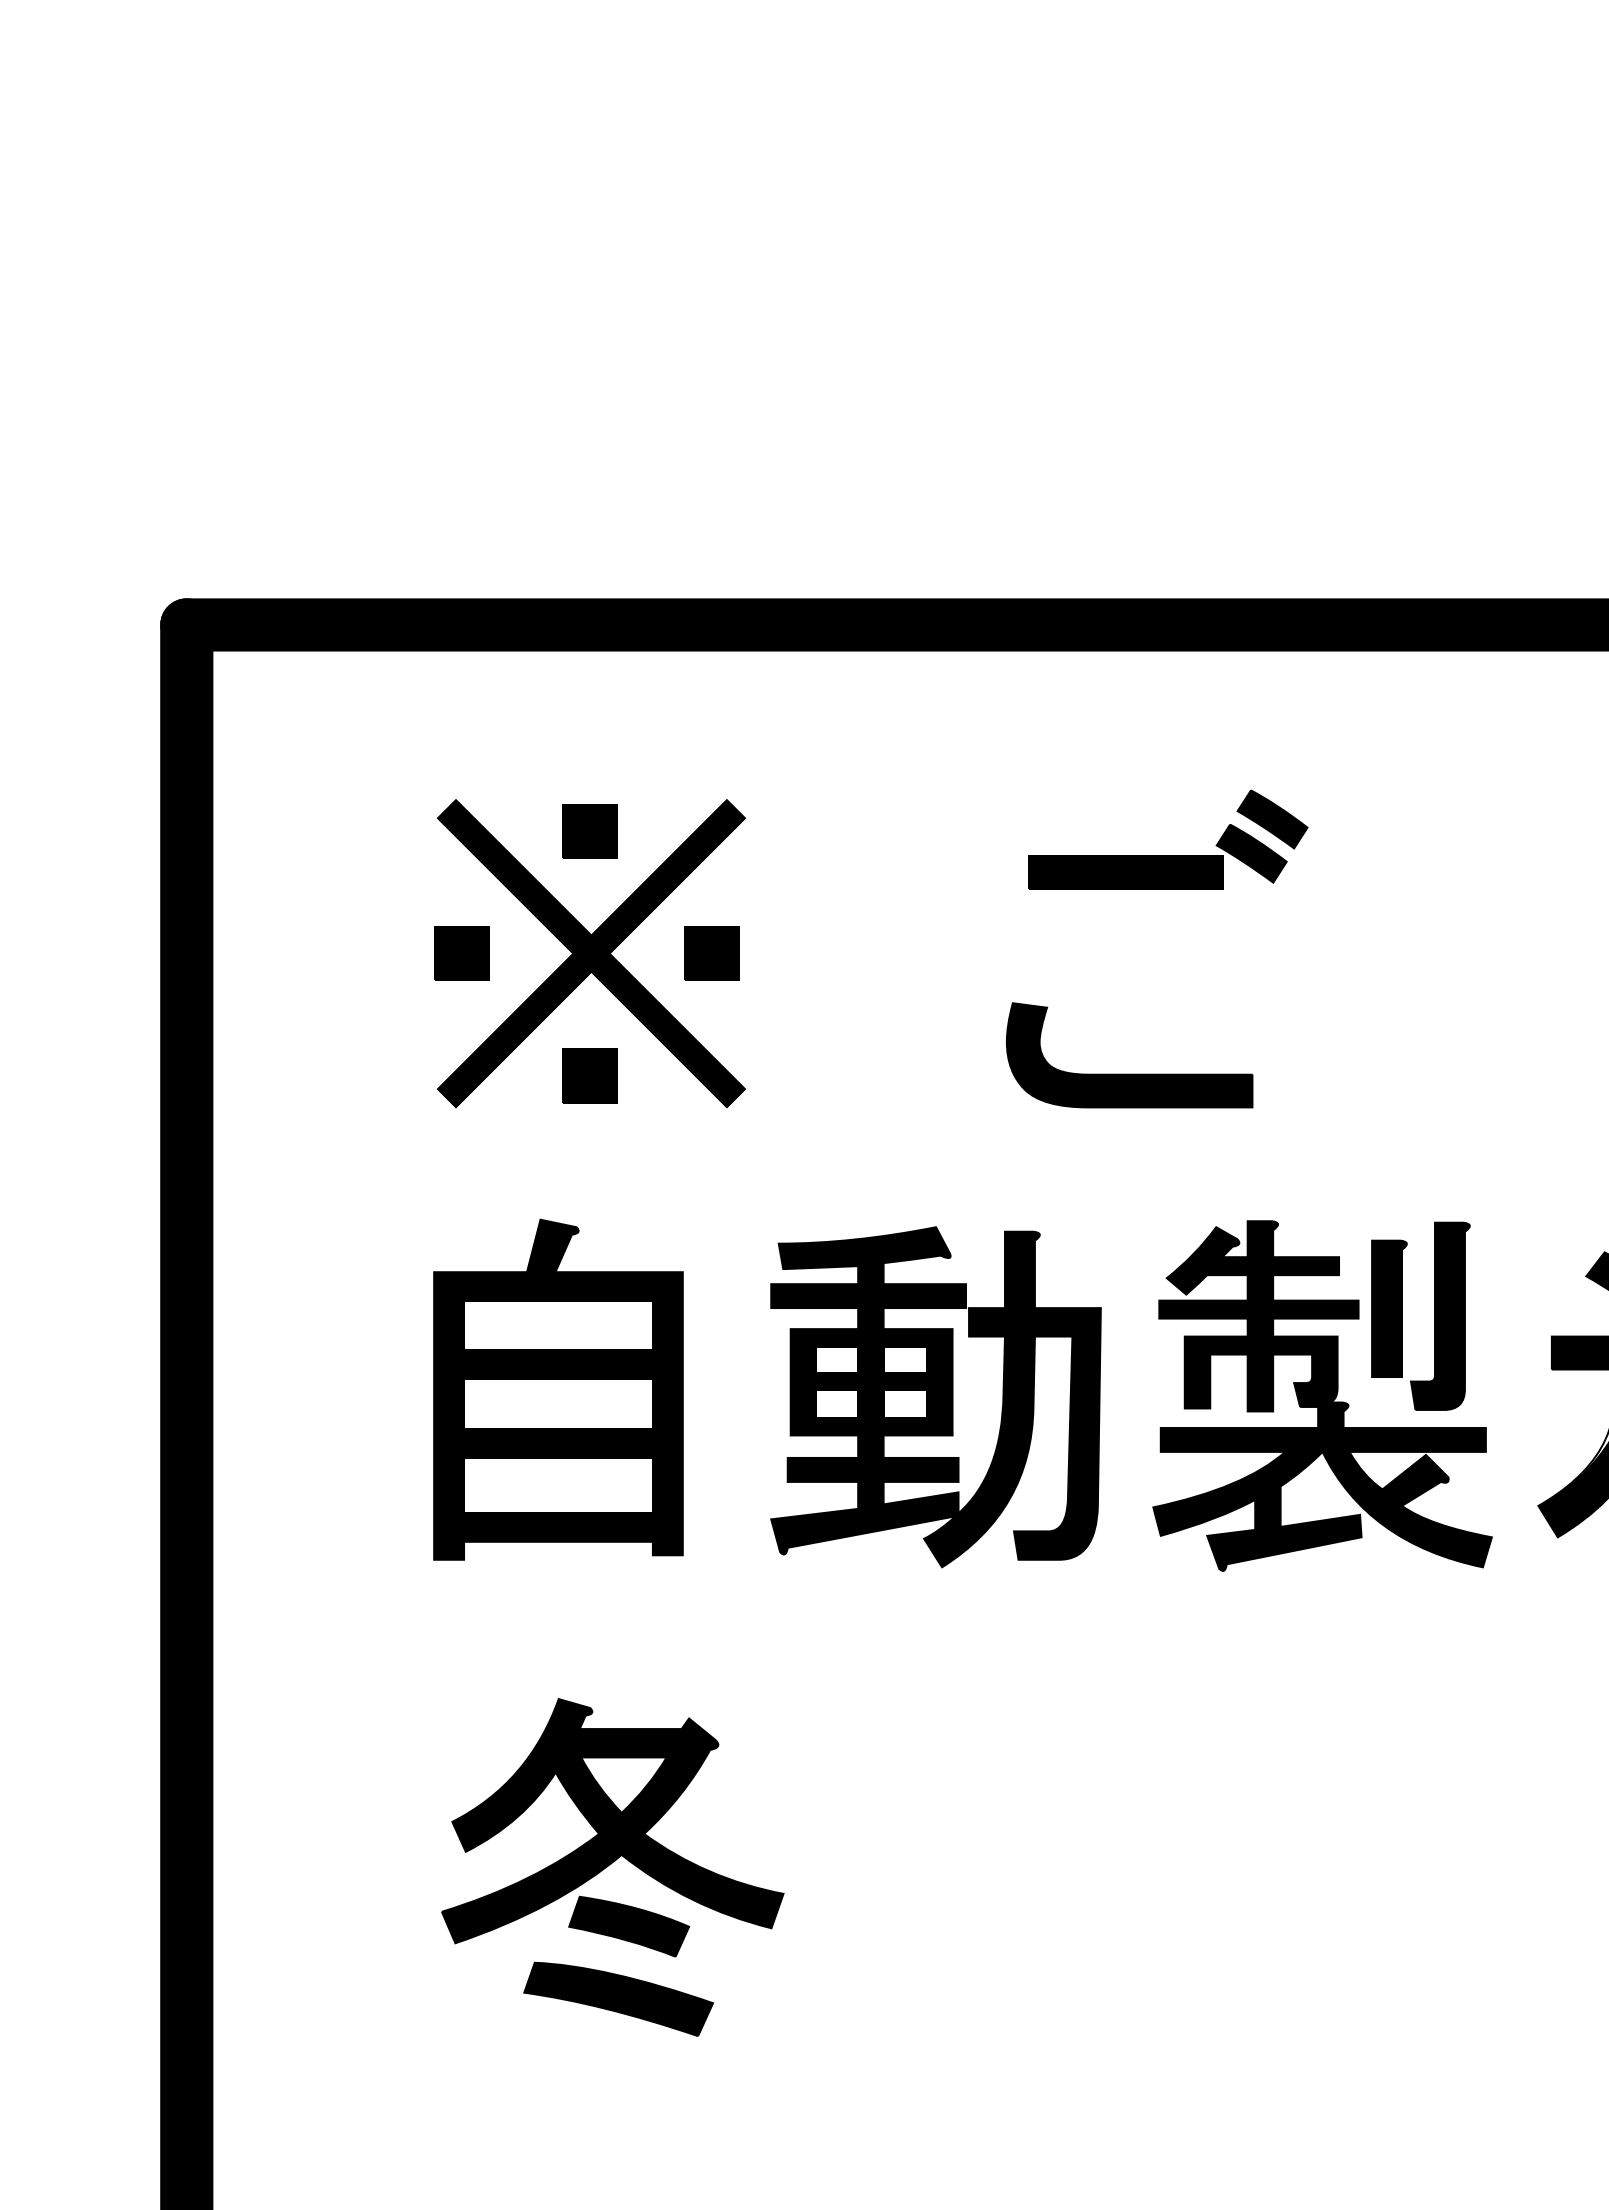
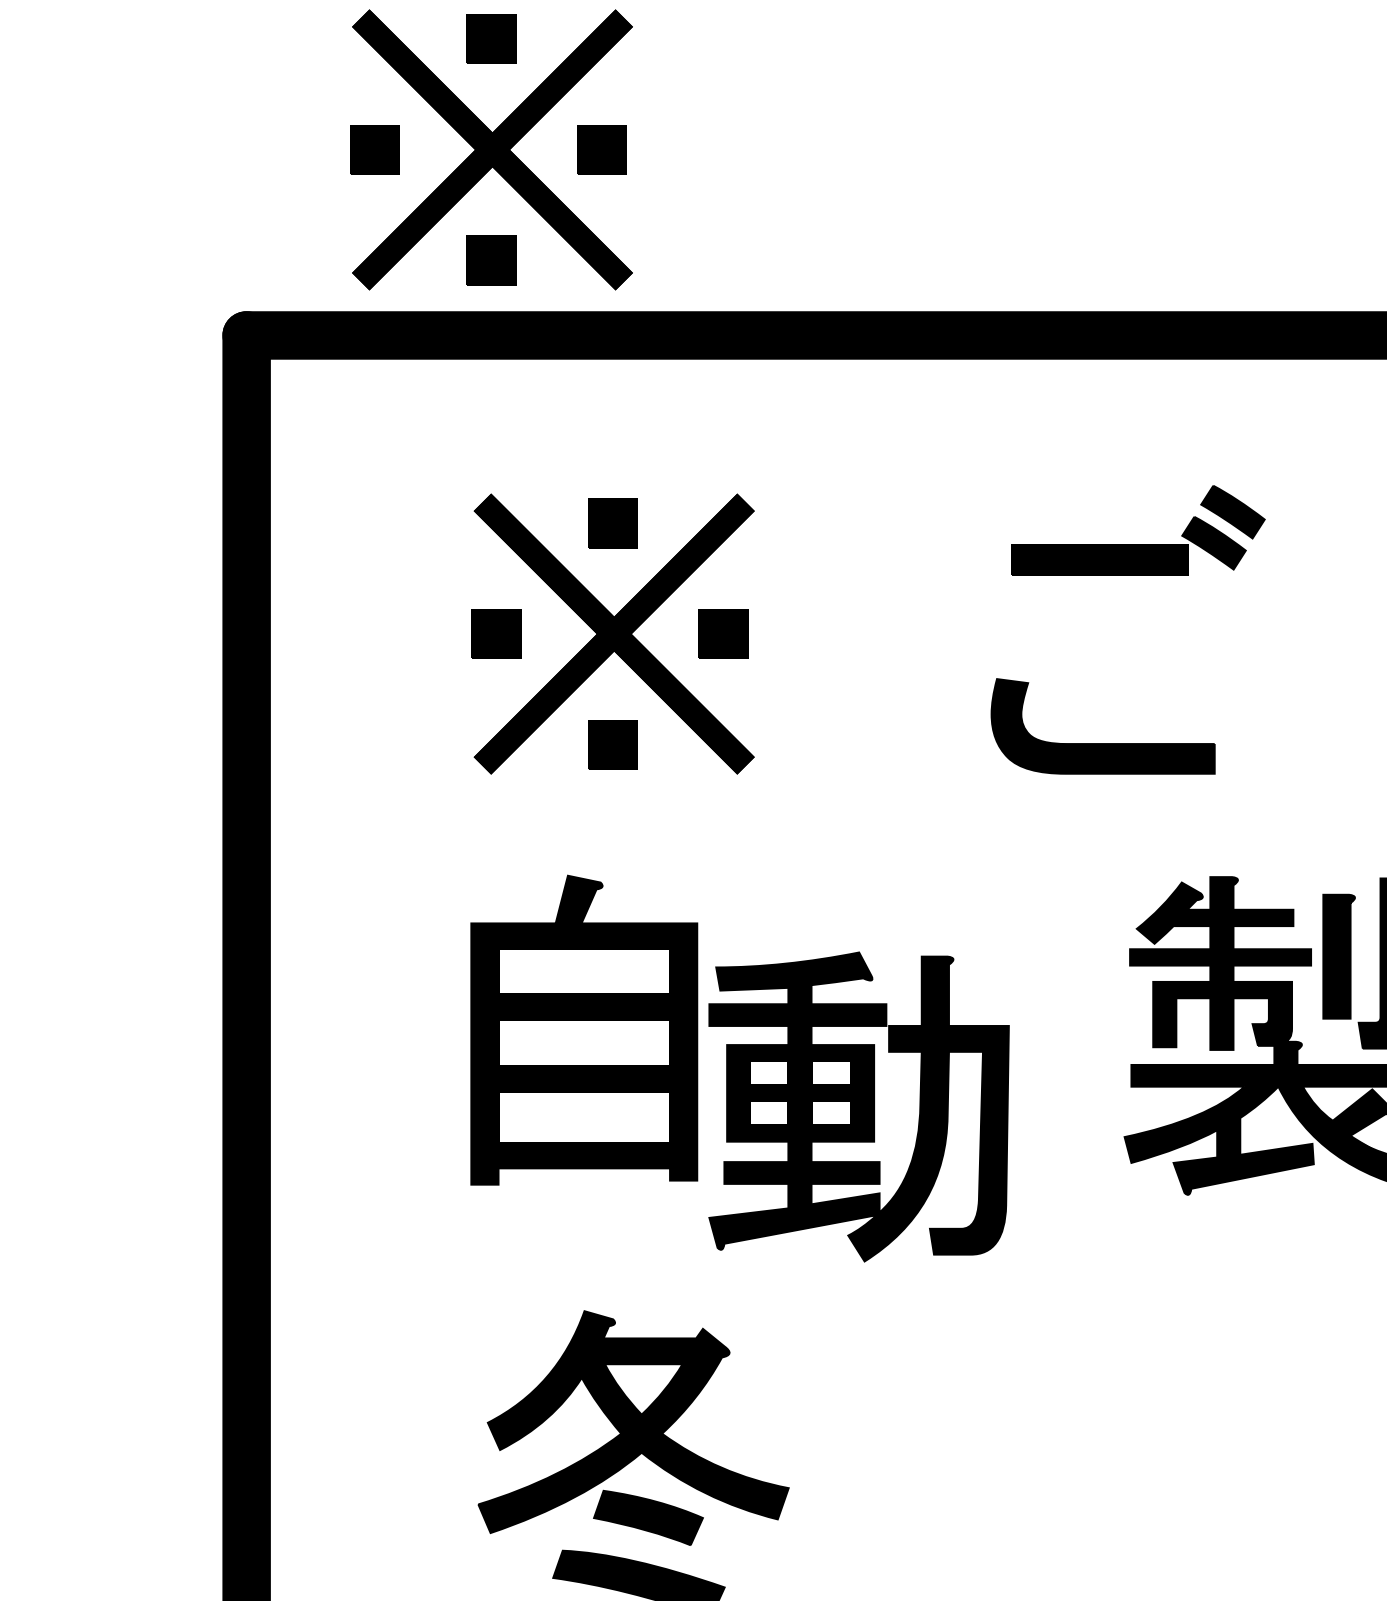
part: (455, 420) -> (490, 149), added
part: (935, 1397) -> (858, 1107), moved

